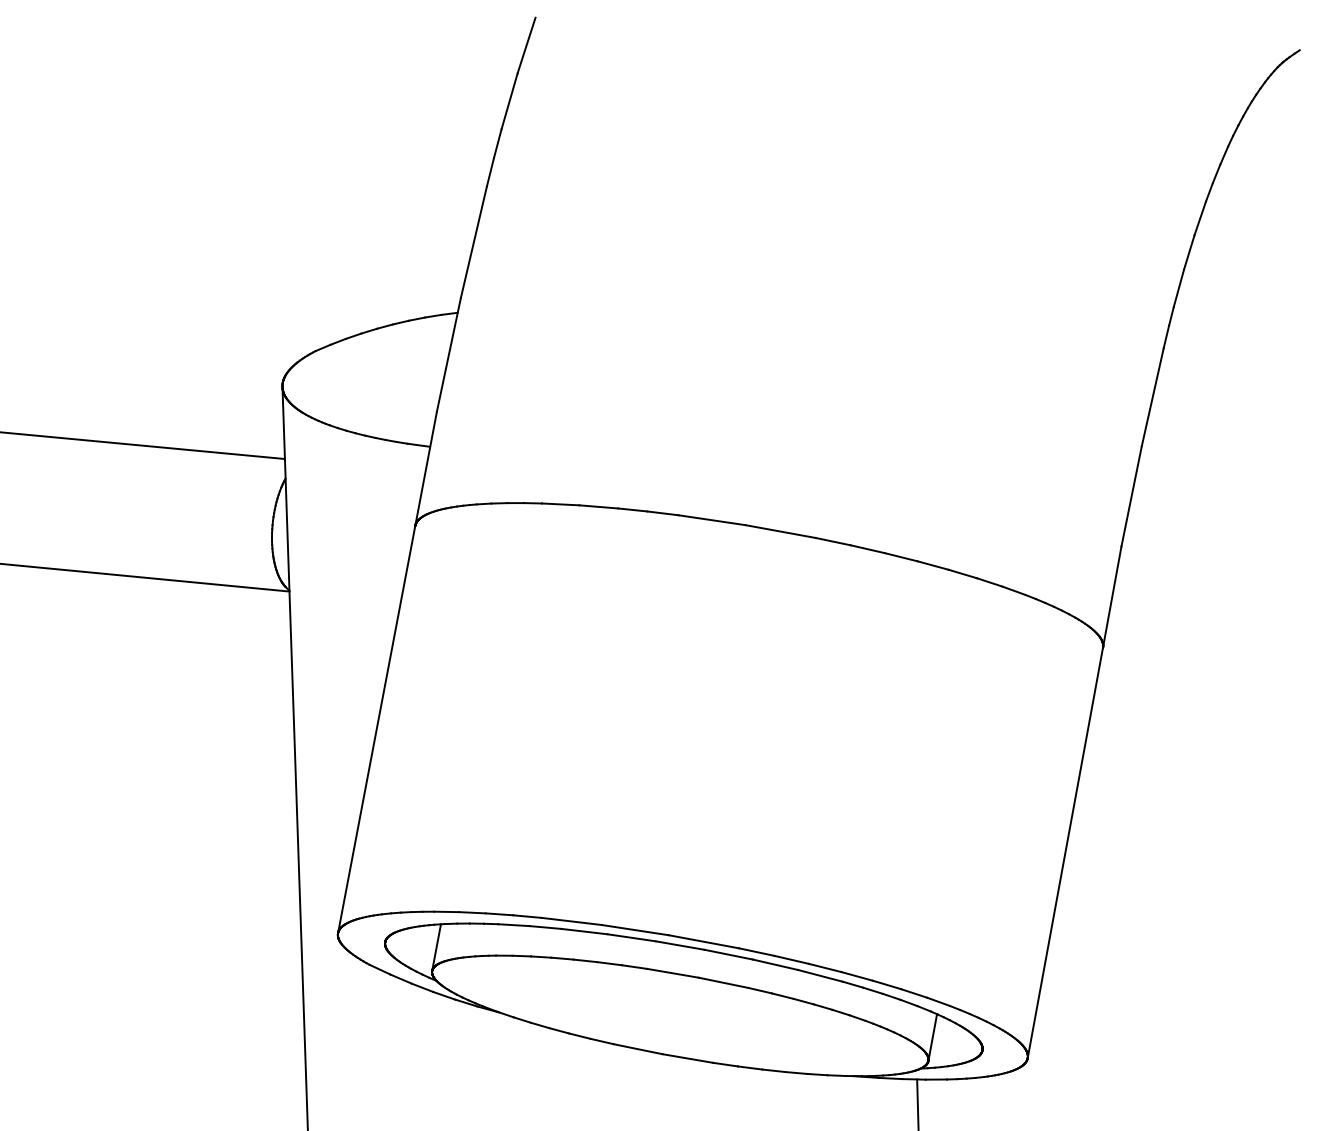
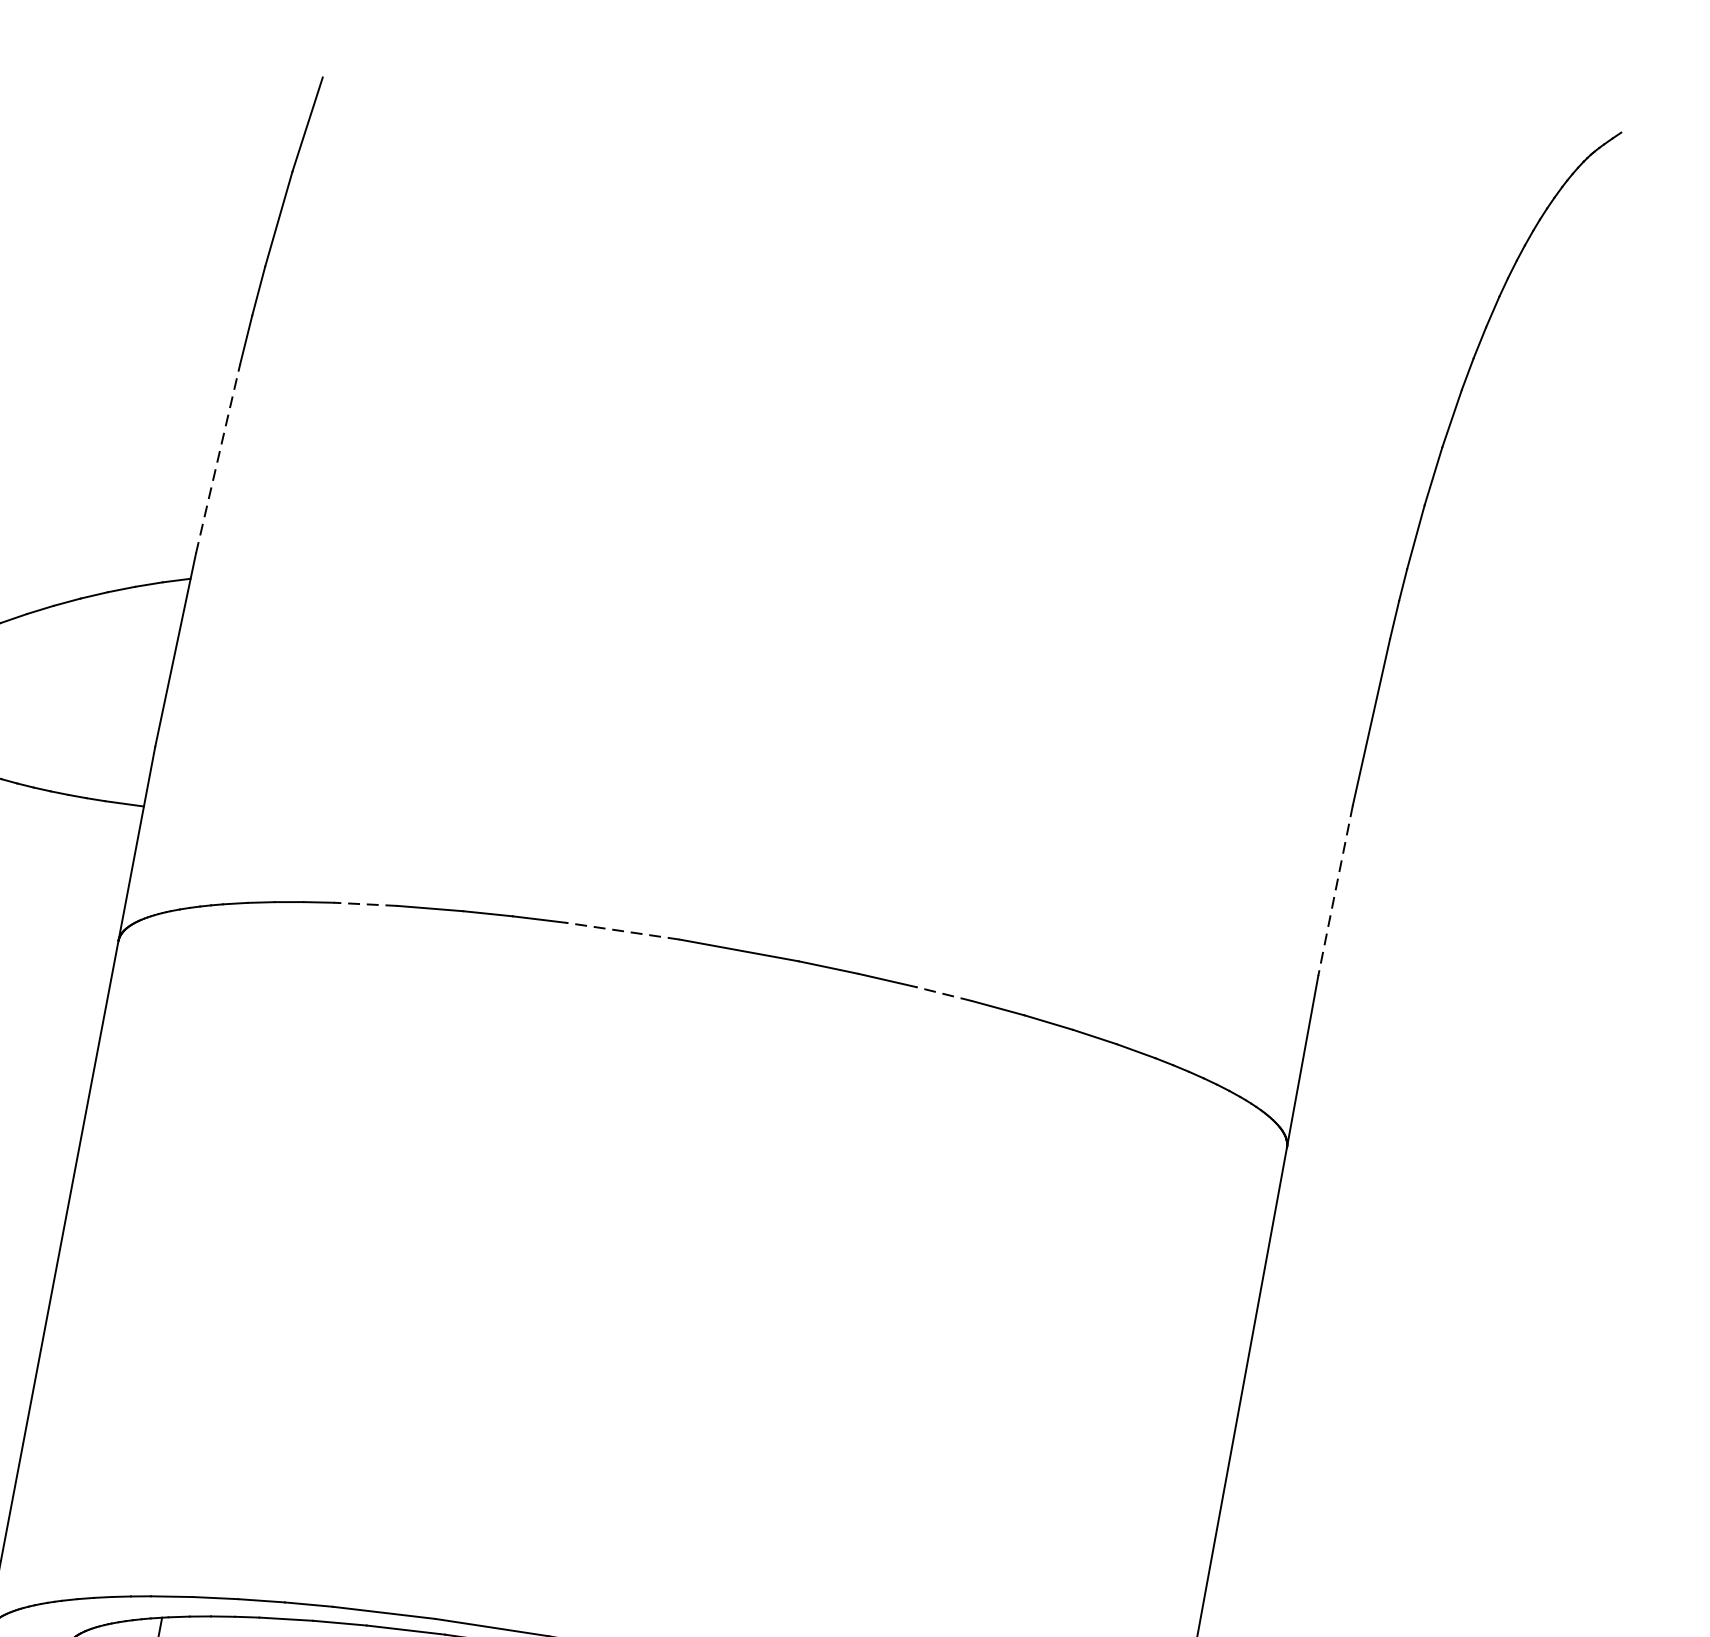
line: (474, 241) -> (219, 457), solid -> dashed
line: (1131, 496) -> (1335, 890), solid -> dashed
line: (560, 504) -> (365, 904), solid -> dashed
line: (712, 520) -> (623, 931), solid -> dashed
line: (901, 557) -> (944, 994), solid -> dashed

